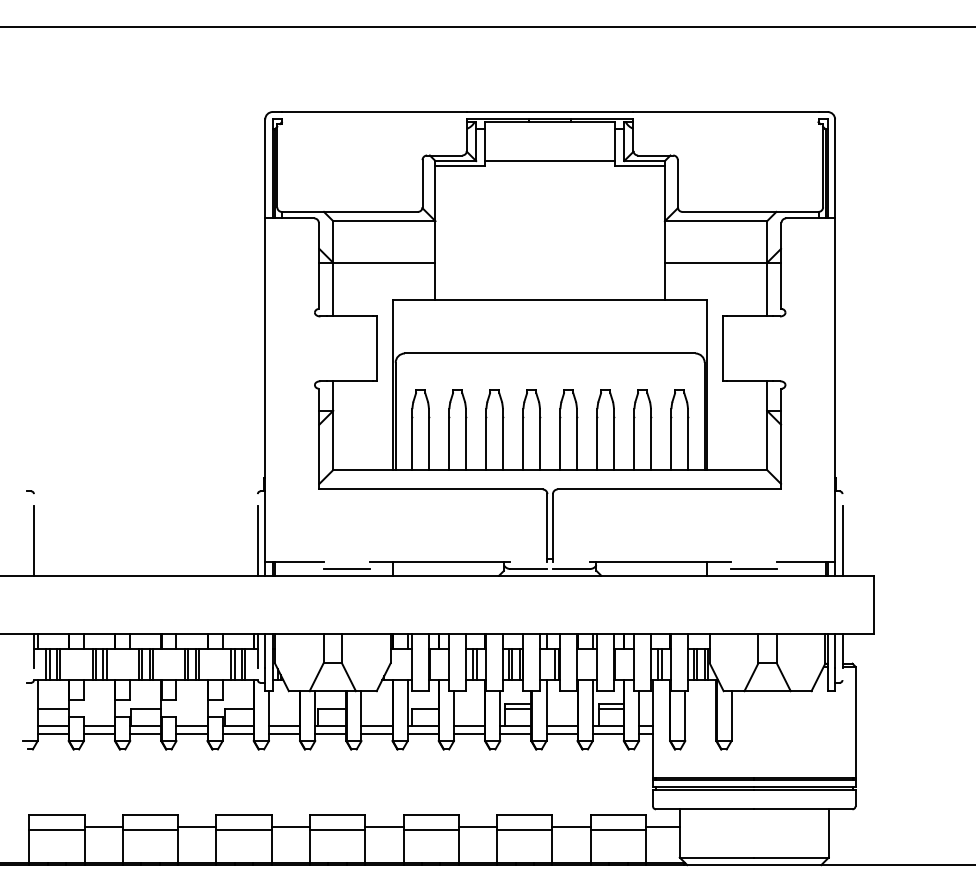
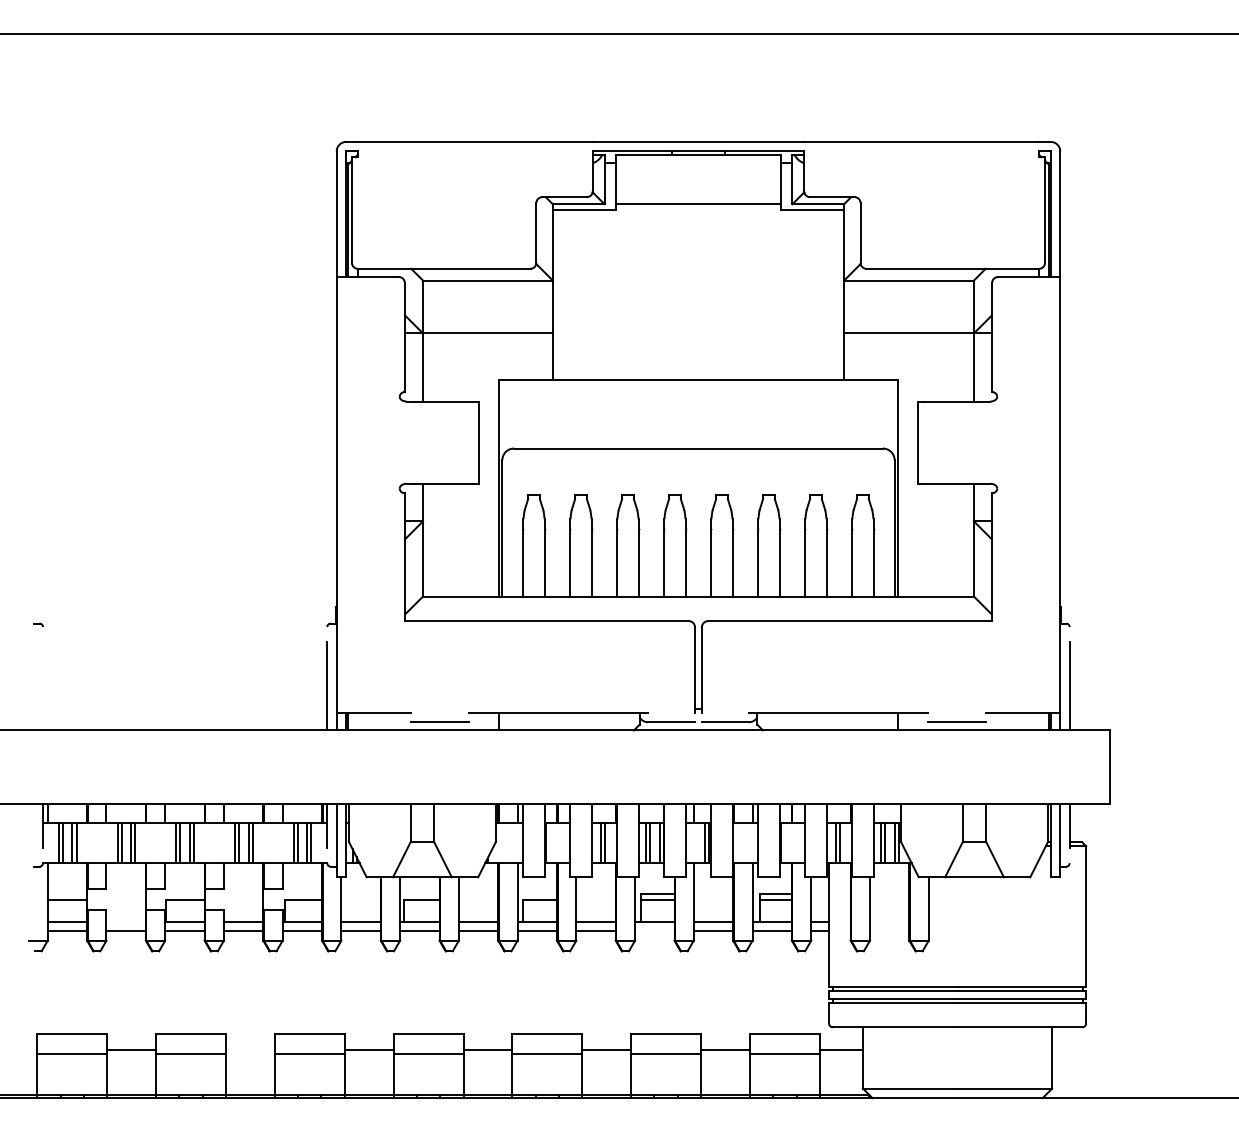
line: (34, 540) -> (43, 686), removed
line: (98, 725) -> (125, 921), removed
line: (515, 733) -> (654, 931), removed
line: (197, 826) -> (250, 1049), removed

